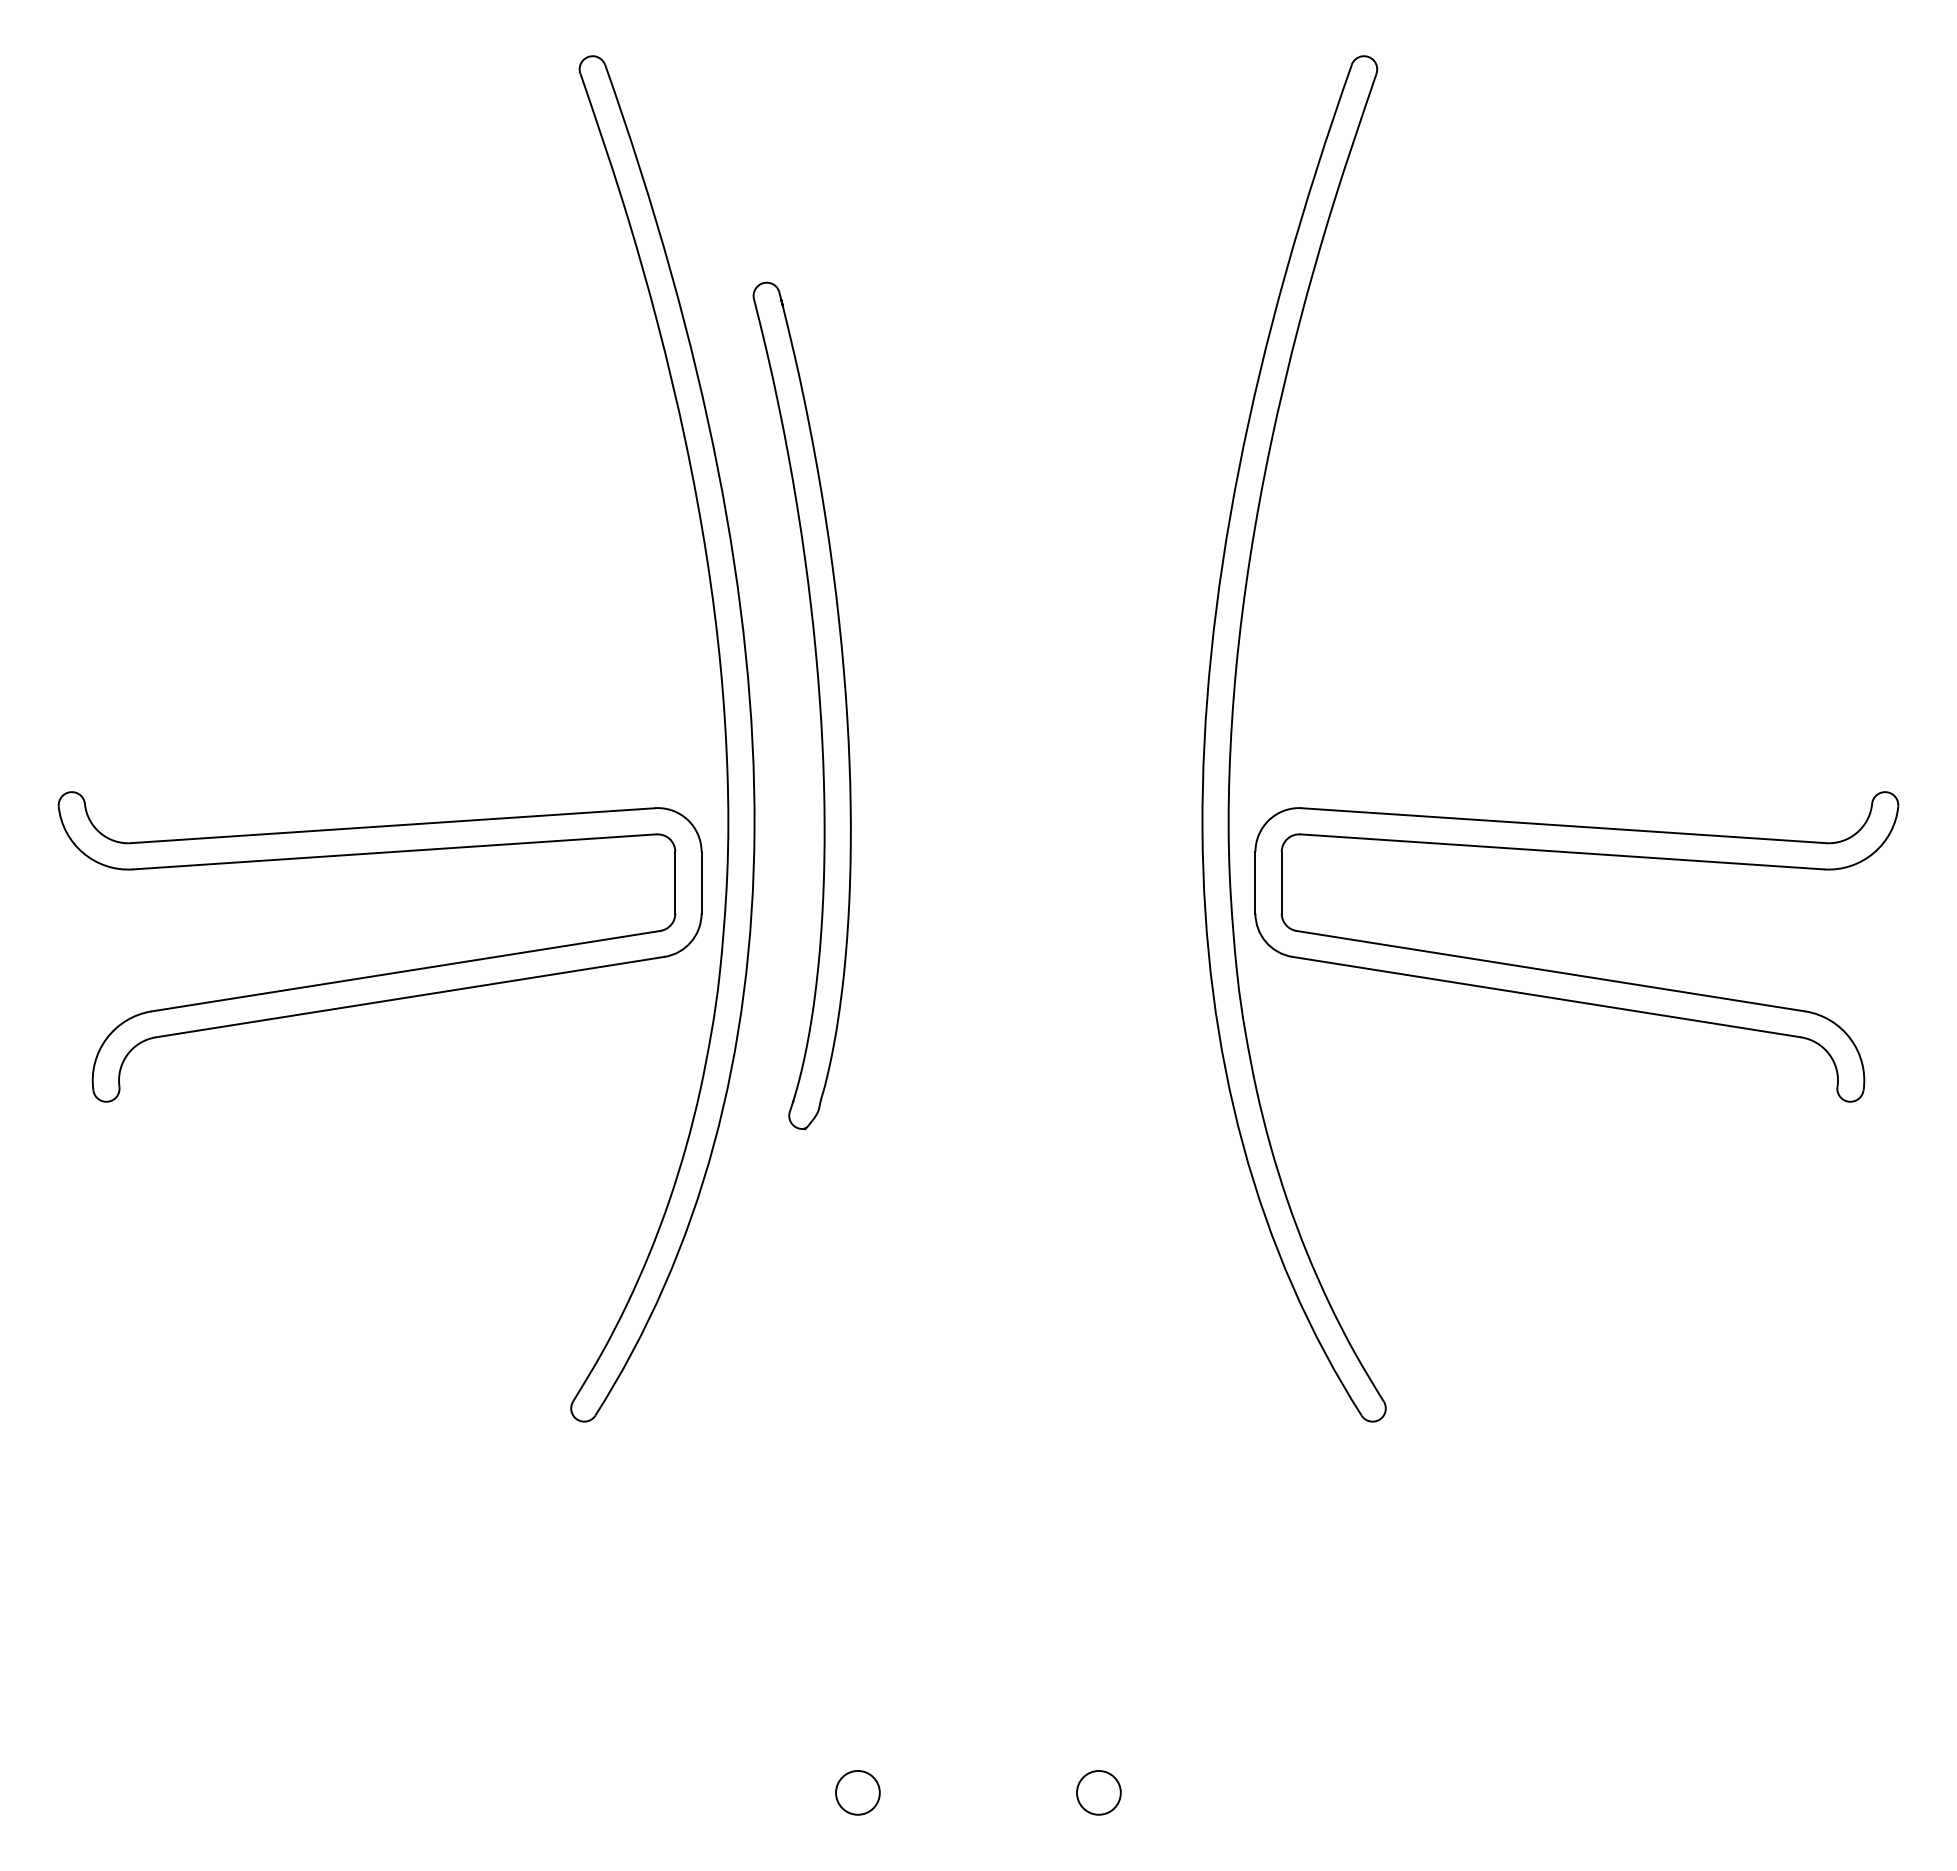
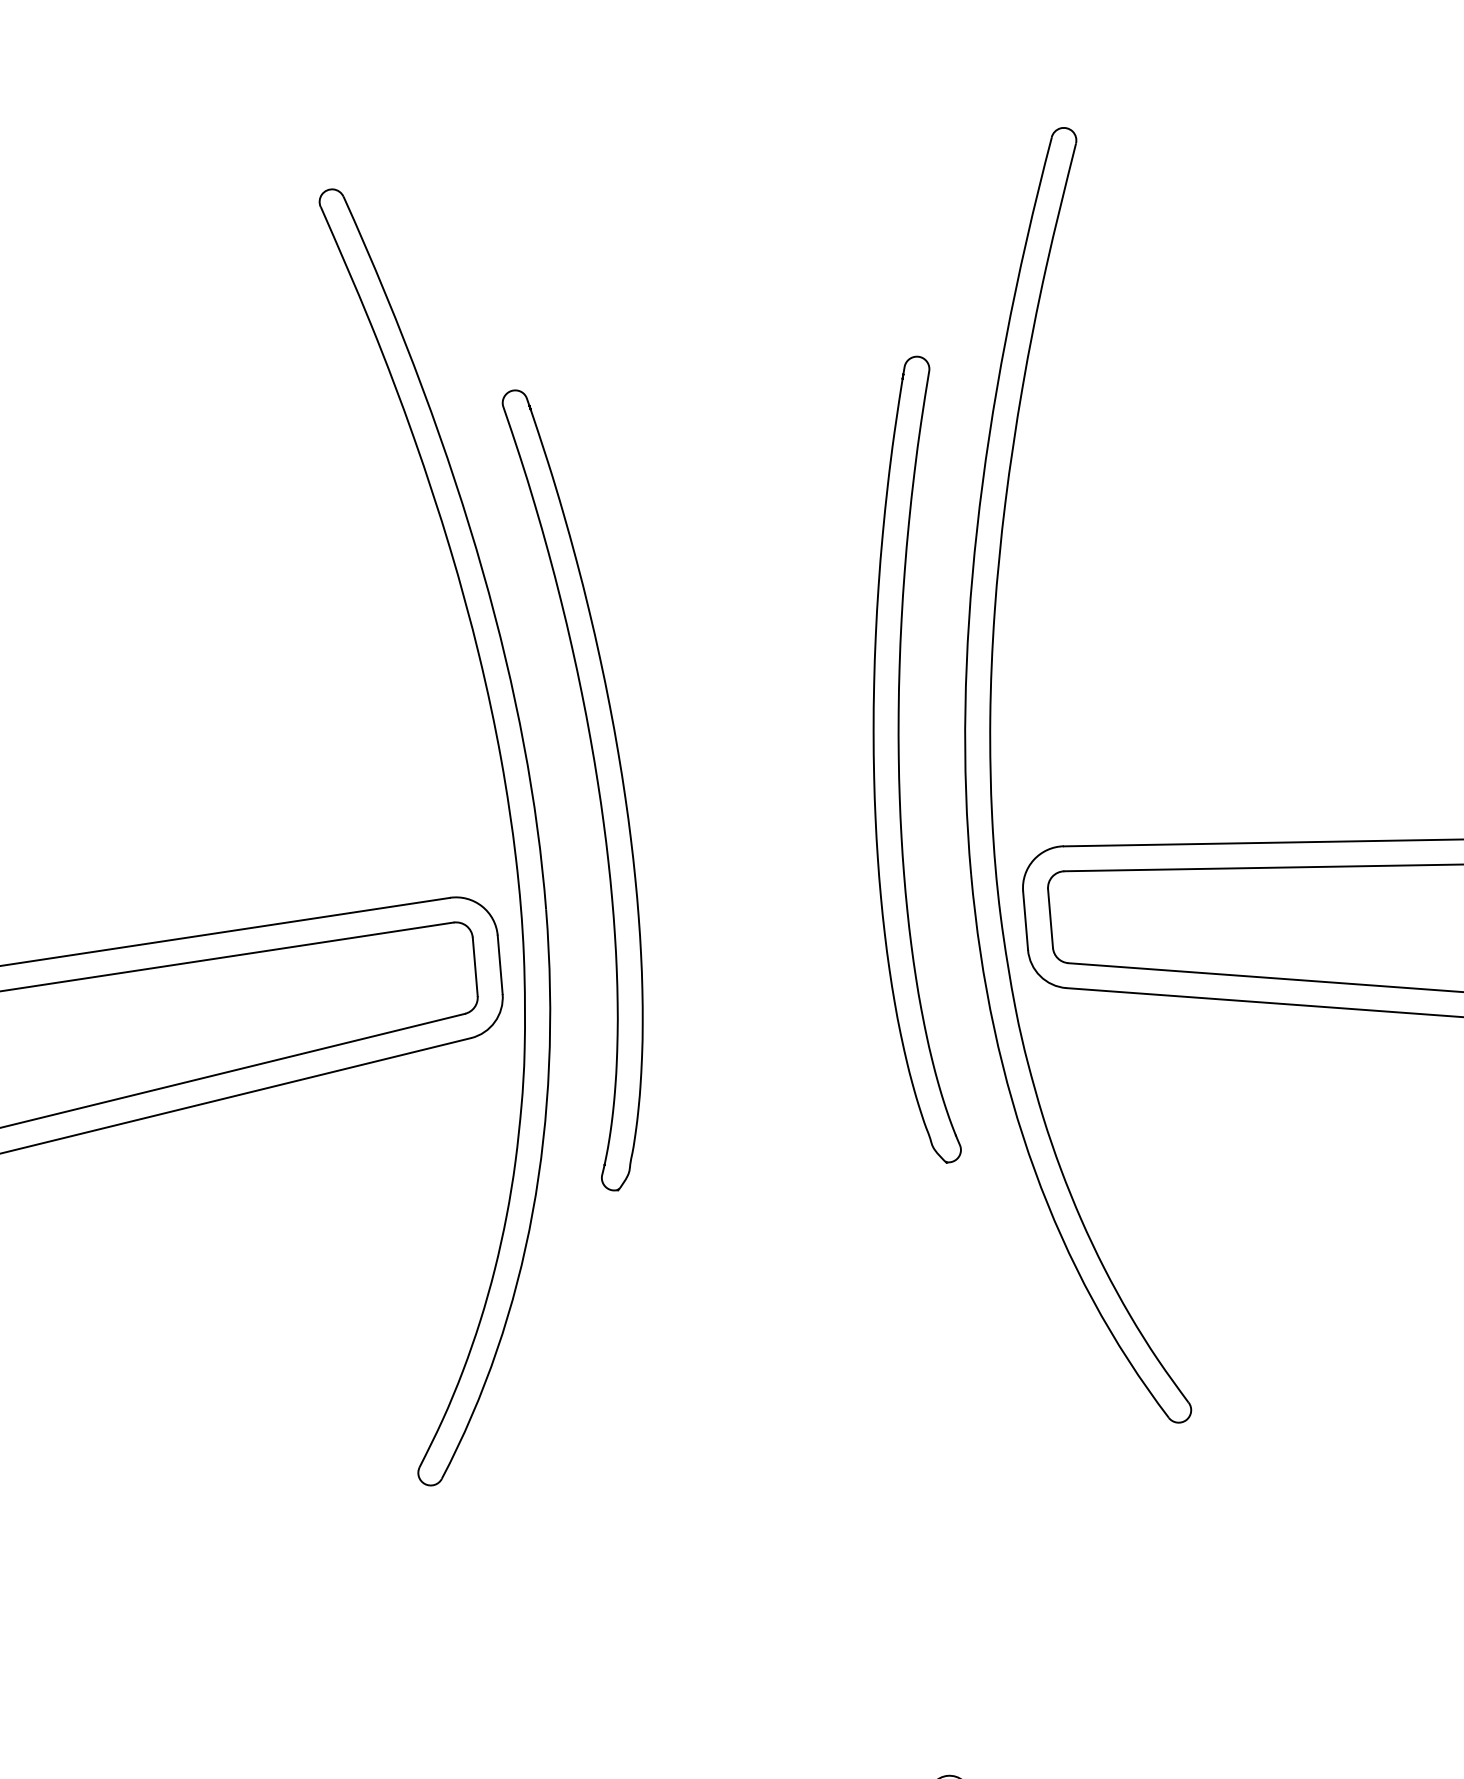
part: (1137, 705) -> (899, 761), added

